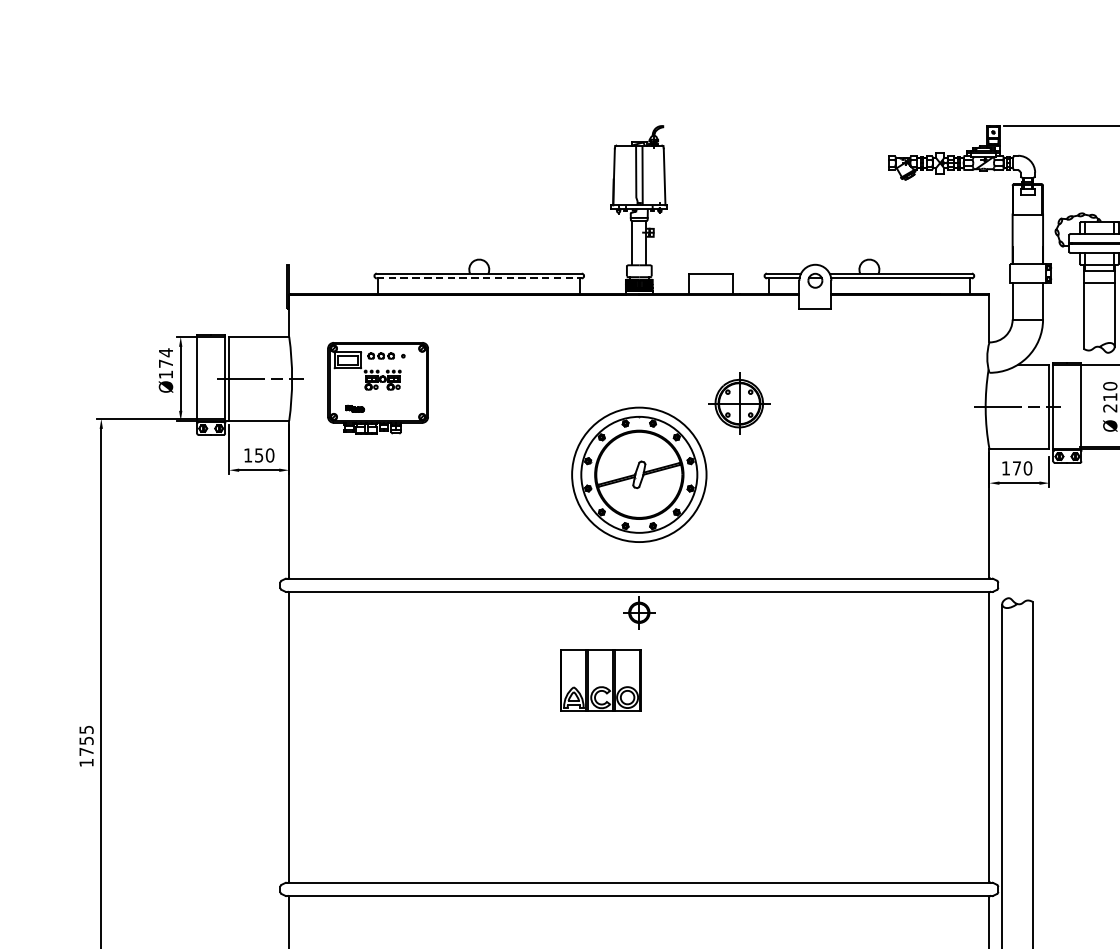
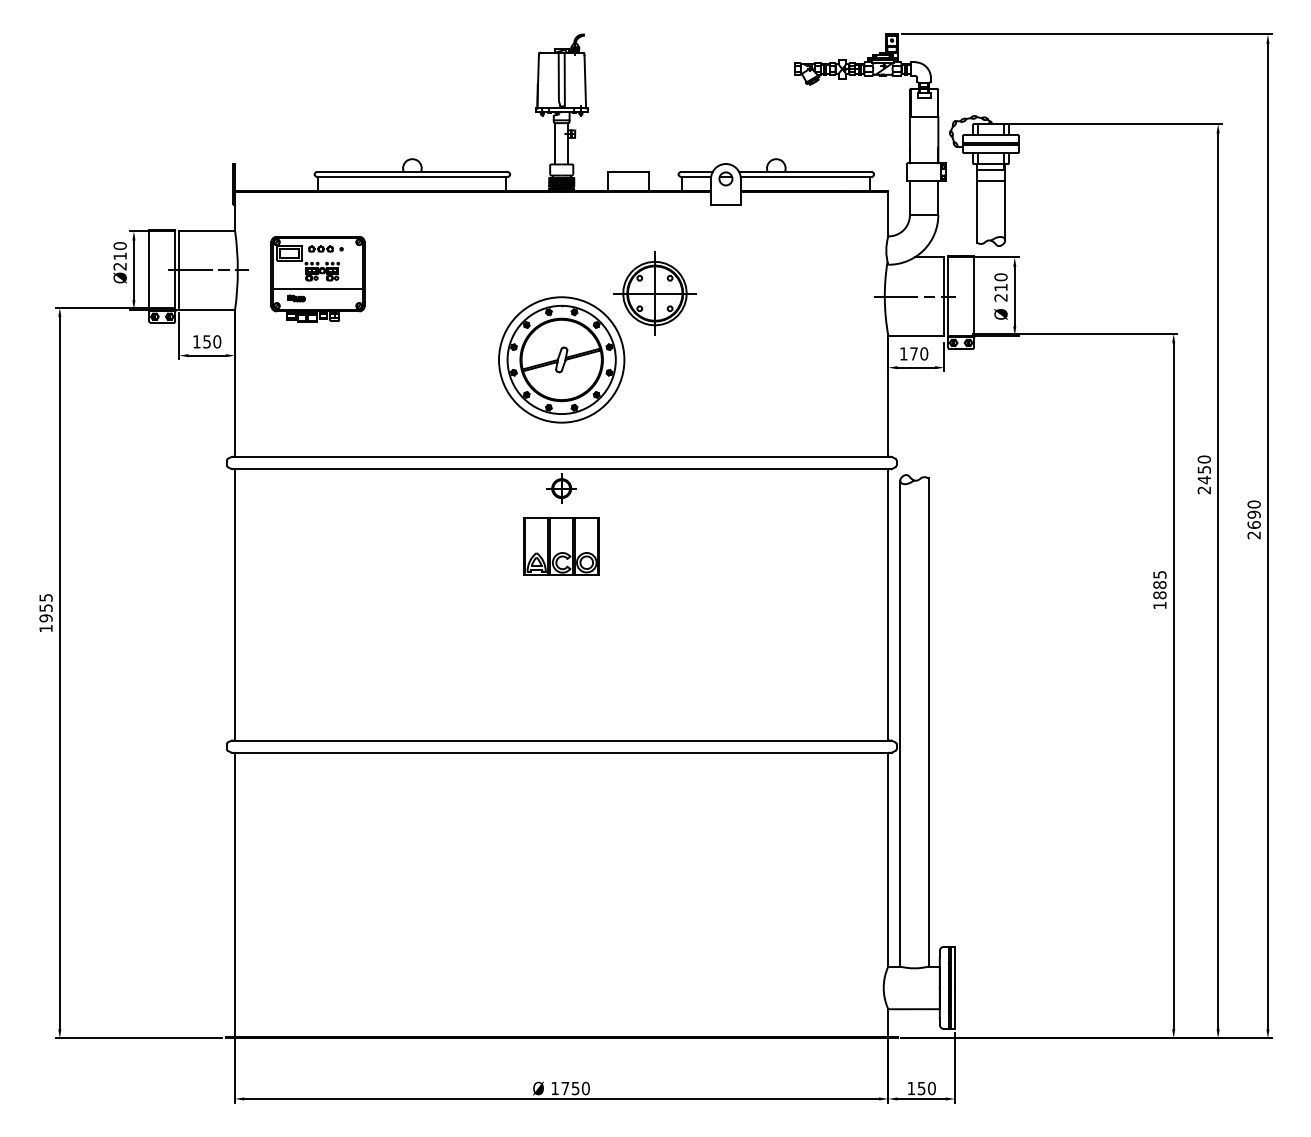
line: (479, 278) -> (412, 176), dashed -> solid
text: (165, 362) -> (119, 255), Ø174 -> Ø210
line: (377, 398) -> (317, 288), added
part: (738, 403) -> (654, 293), size x1.43
part: (600, 680) -> (561, 546), moved
text: (85, 752) -> (45, 618), 1755 -> 1955

